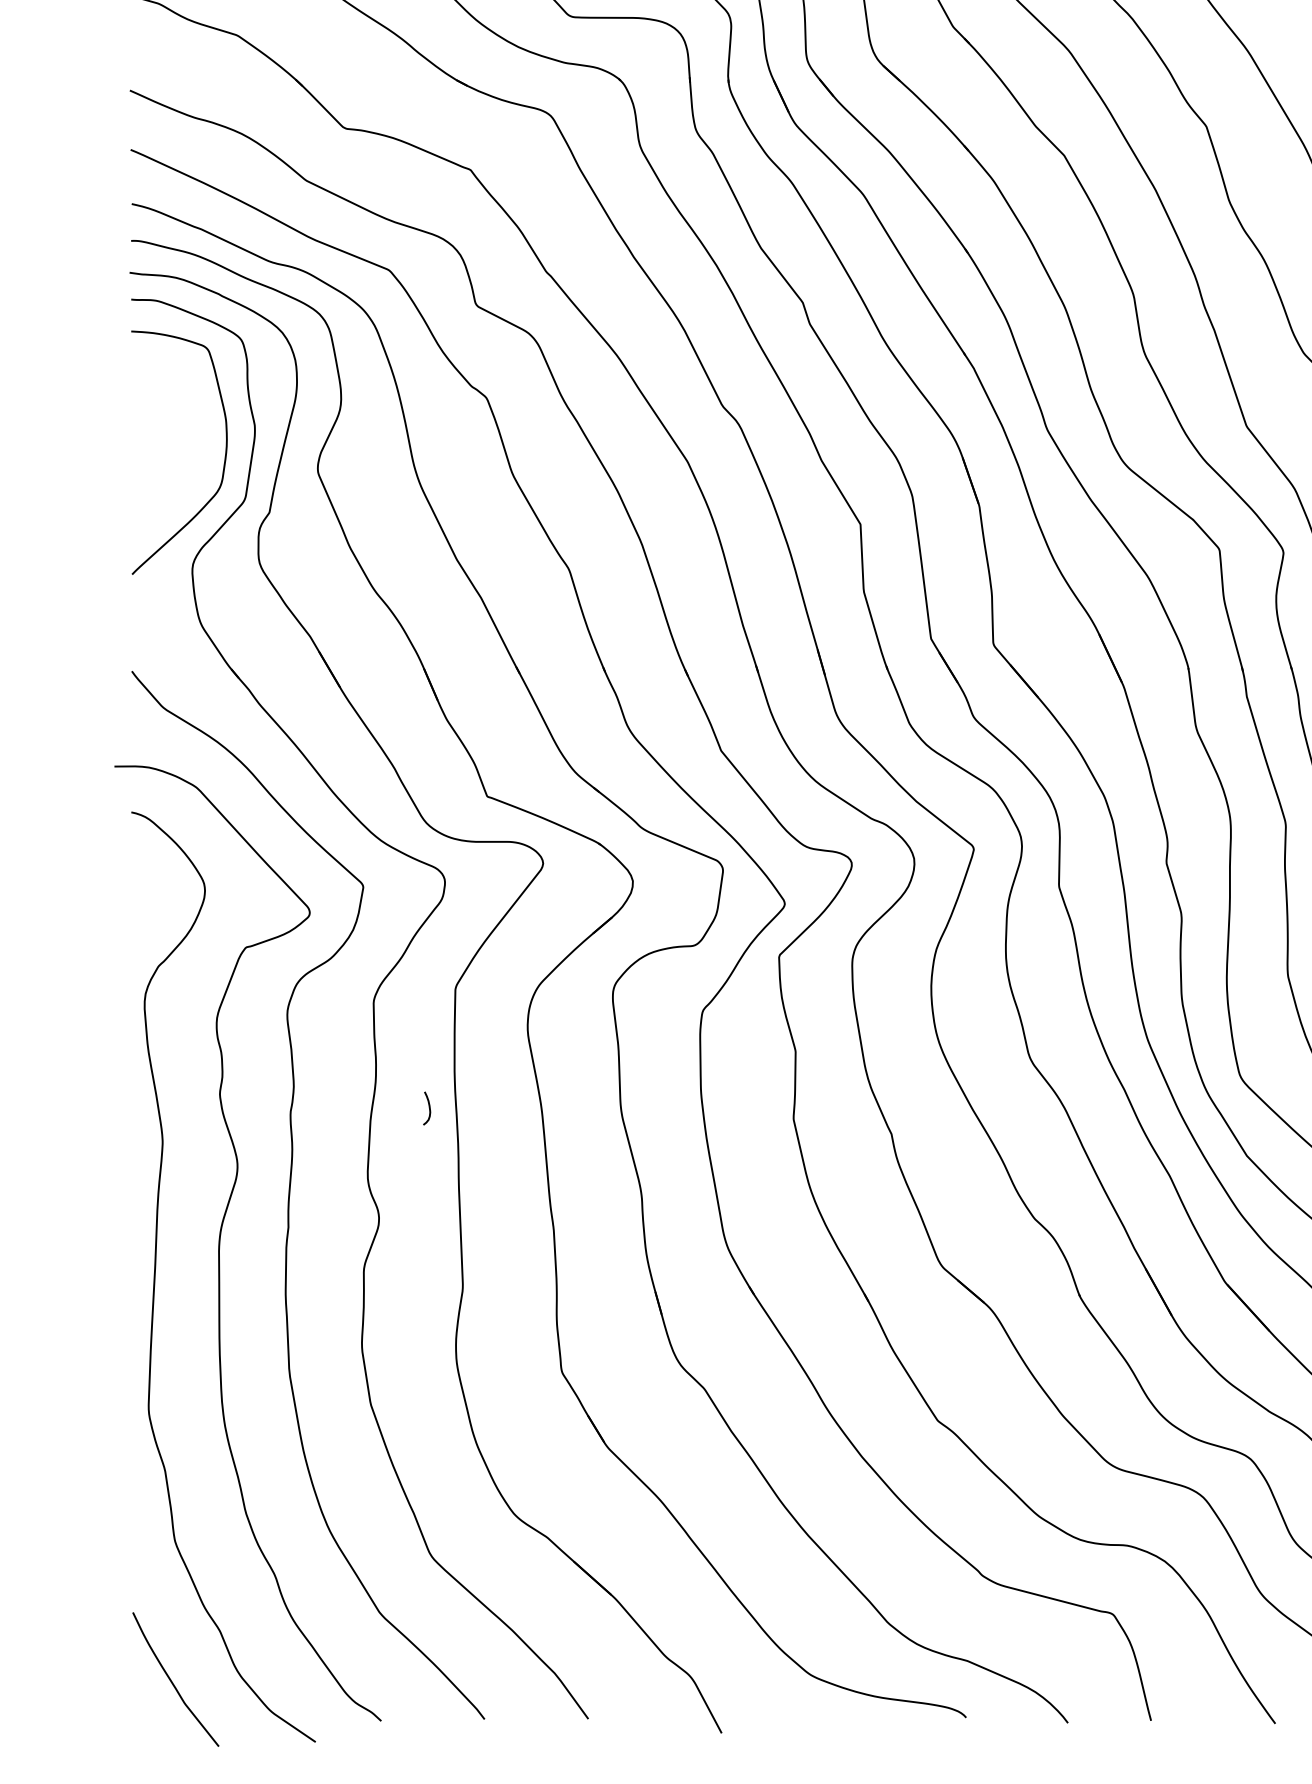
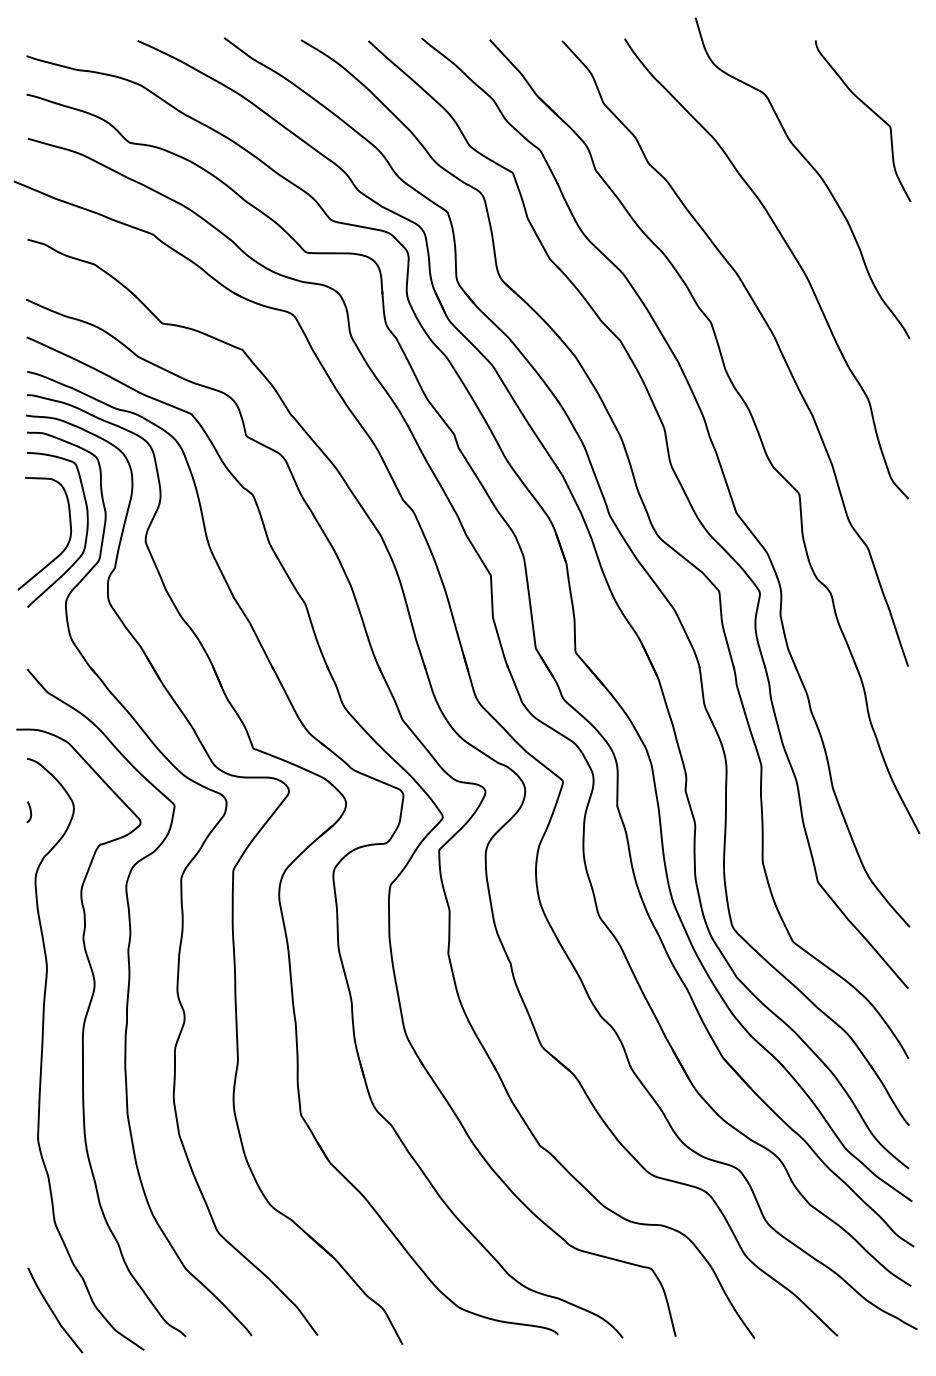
curve: (193, 475) -> (66, 544), added
curve: (429, 1109) -> (30, 812), moved

